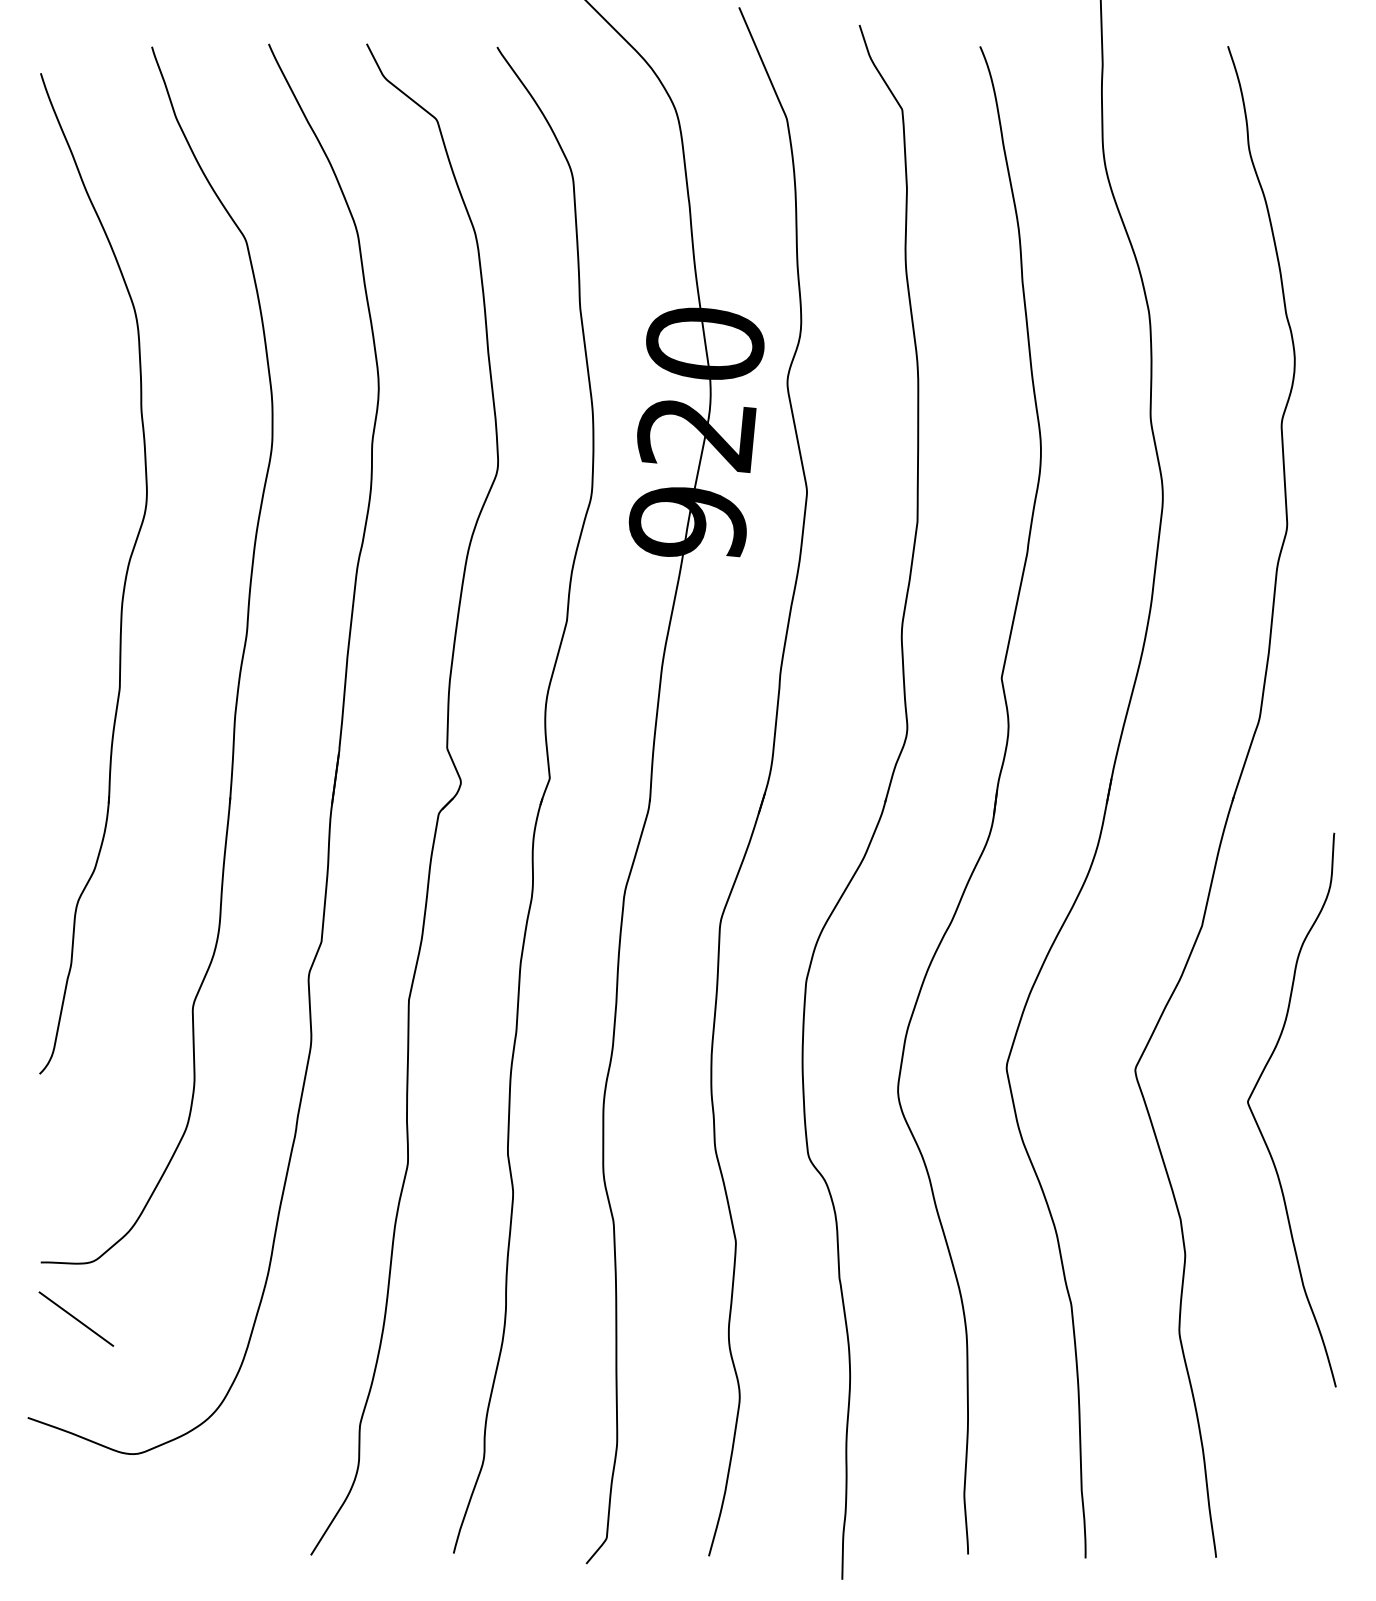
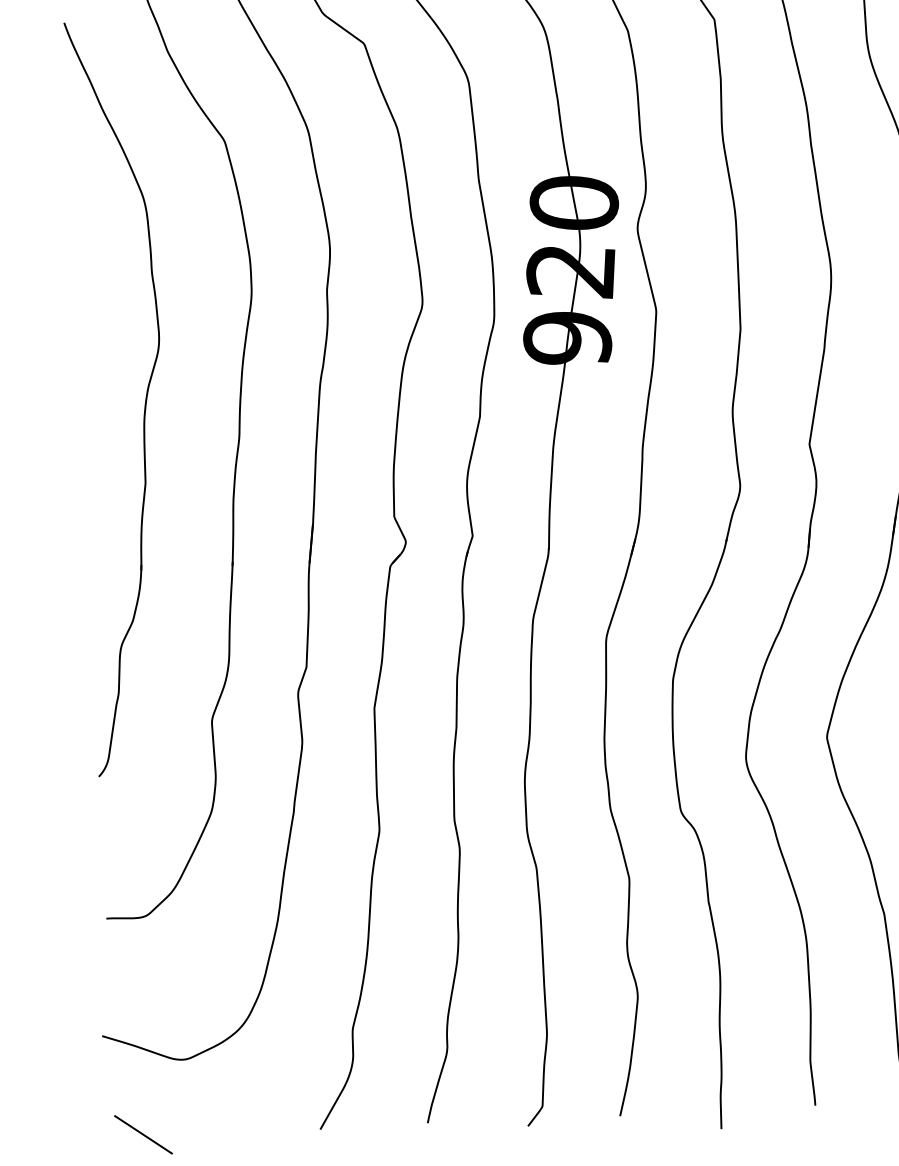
line: (76, 1318) -> (143, 1134), moved

